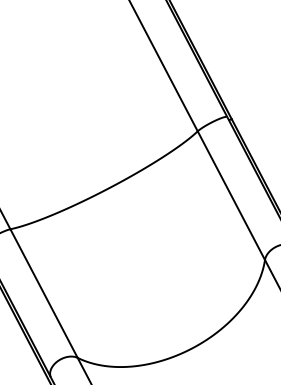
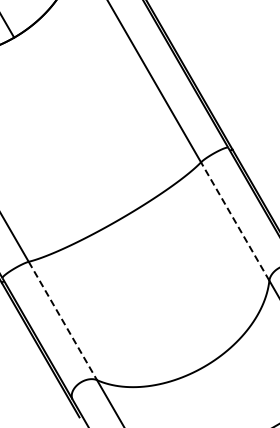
line: (230, 195) -> (234, 221), solid -> dashed
line: (44, 294) -> (63, 321), solid -> dashed

